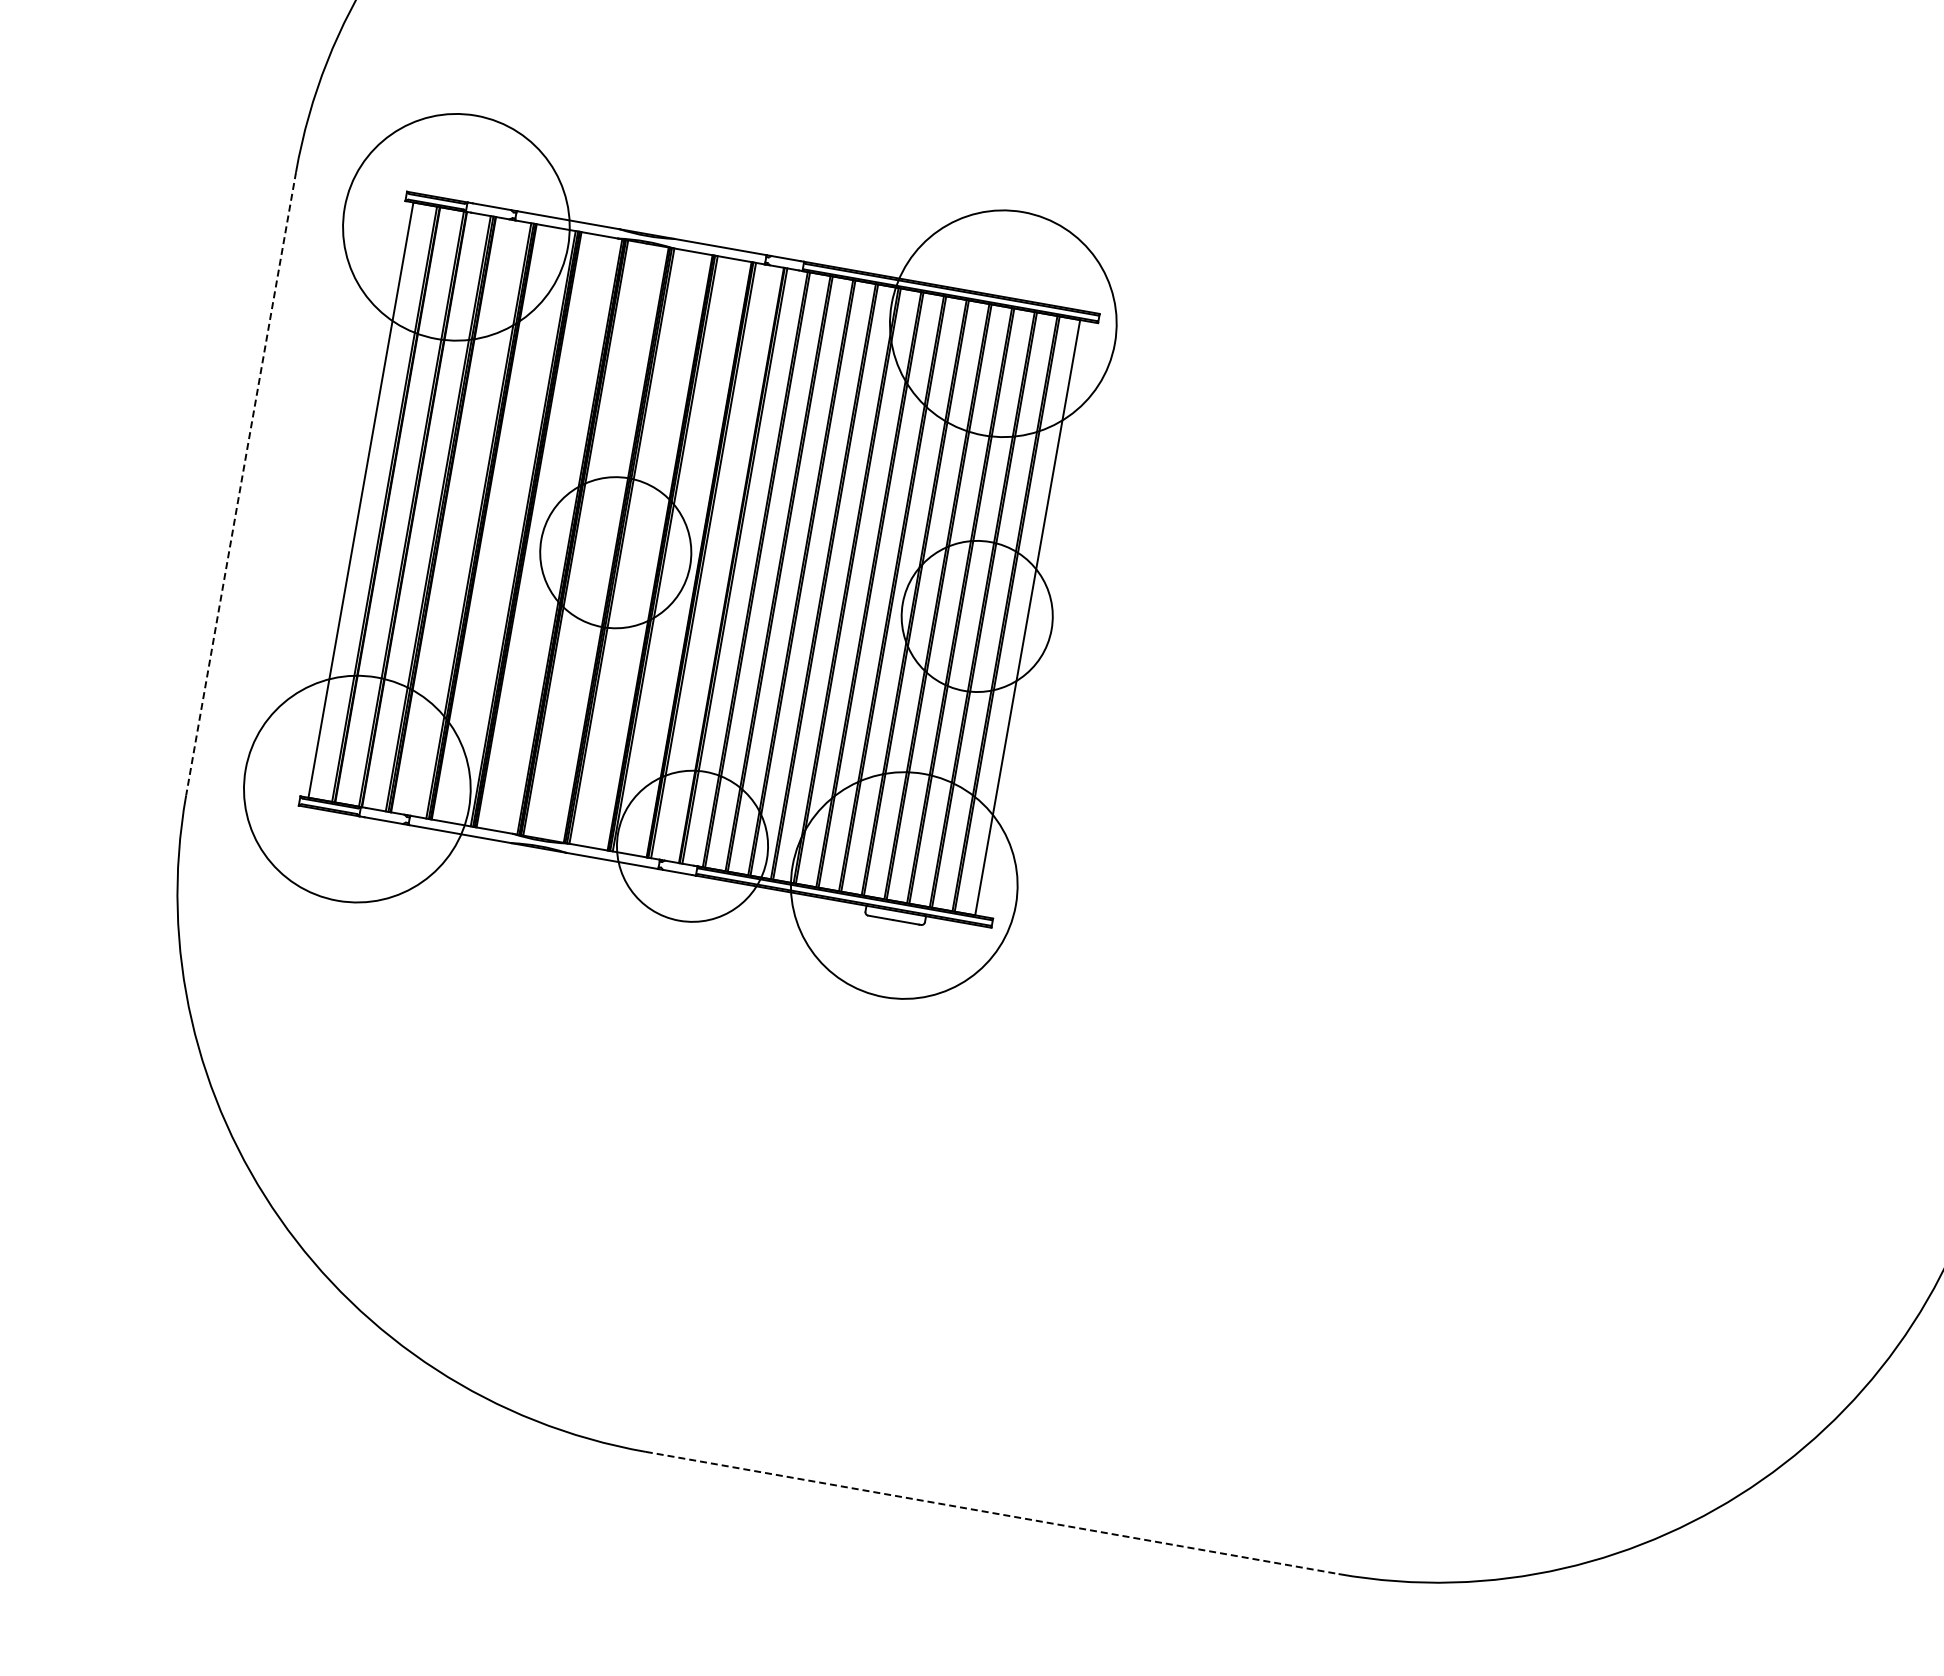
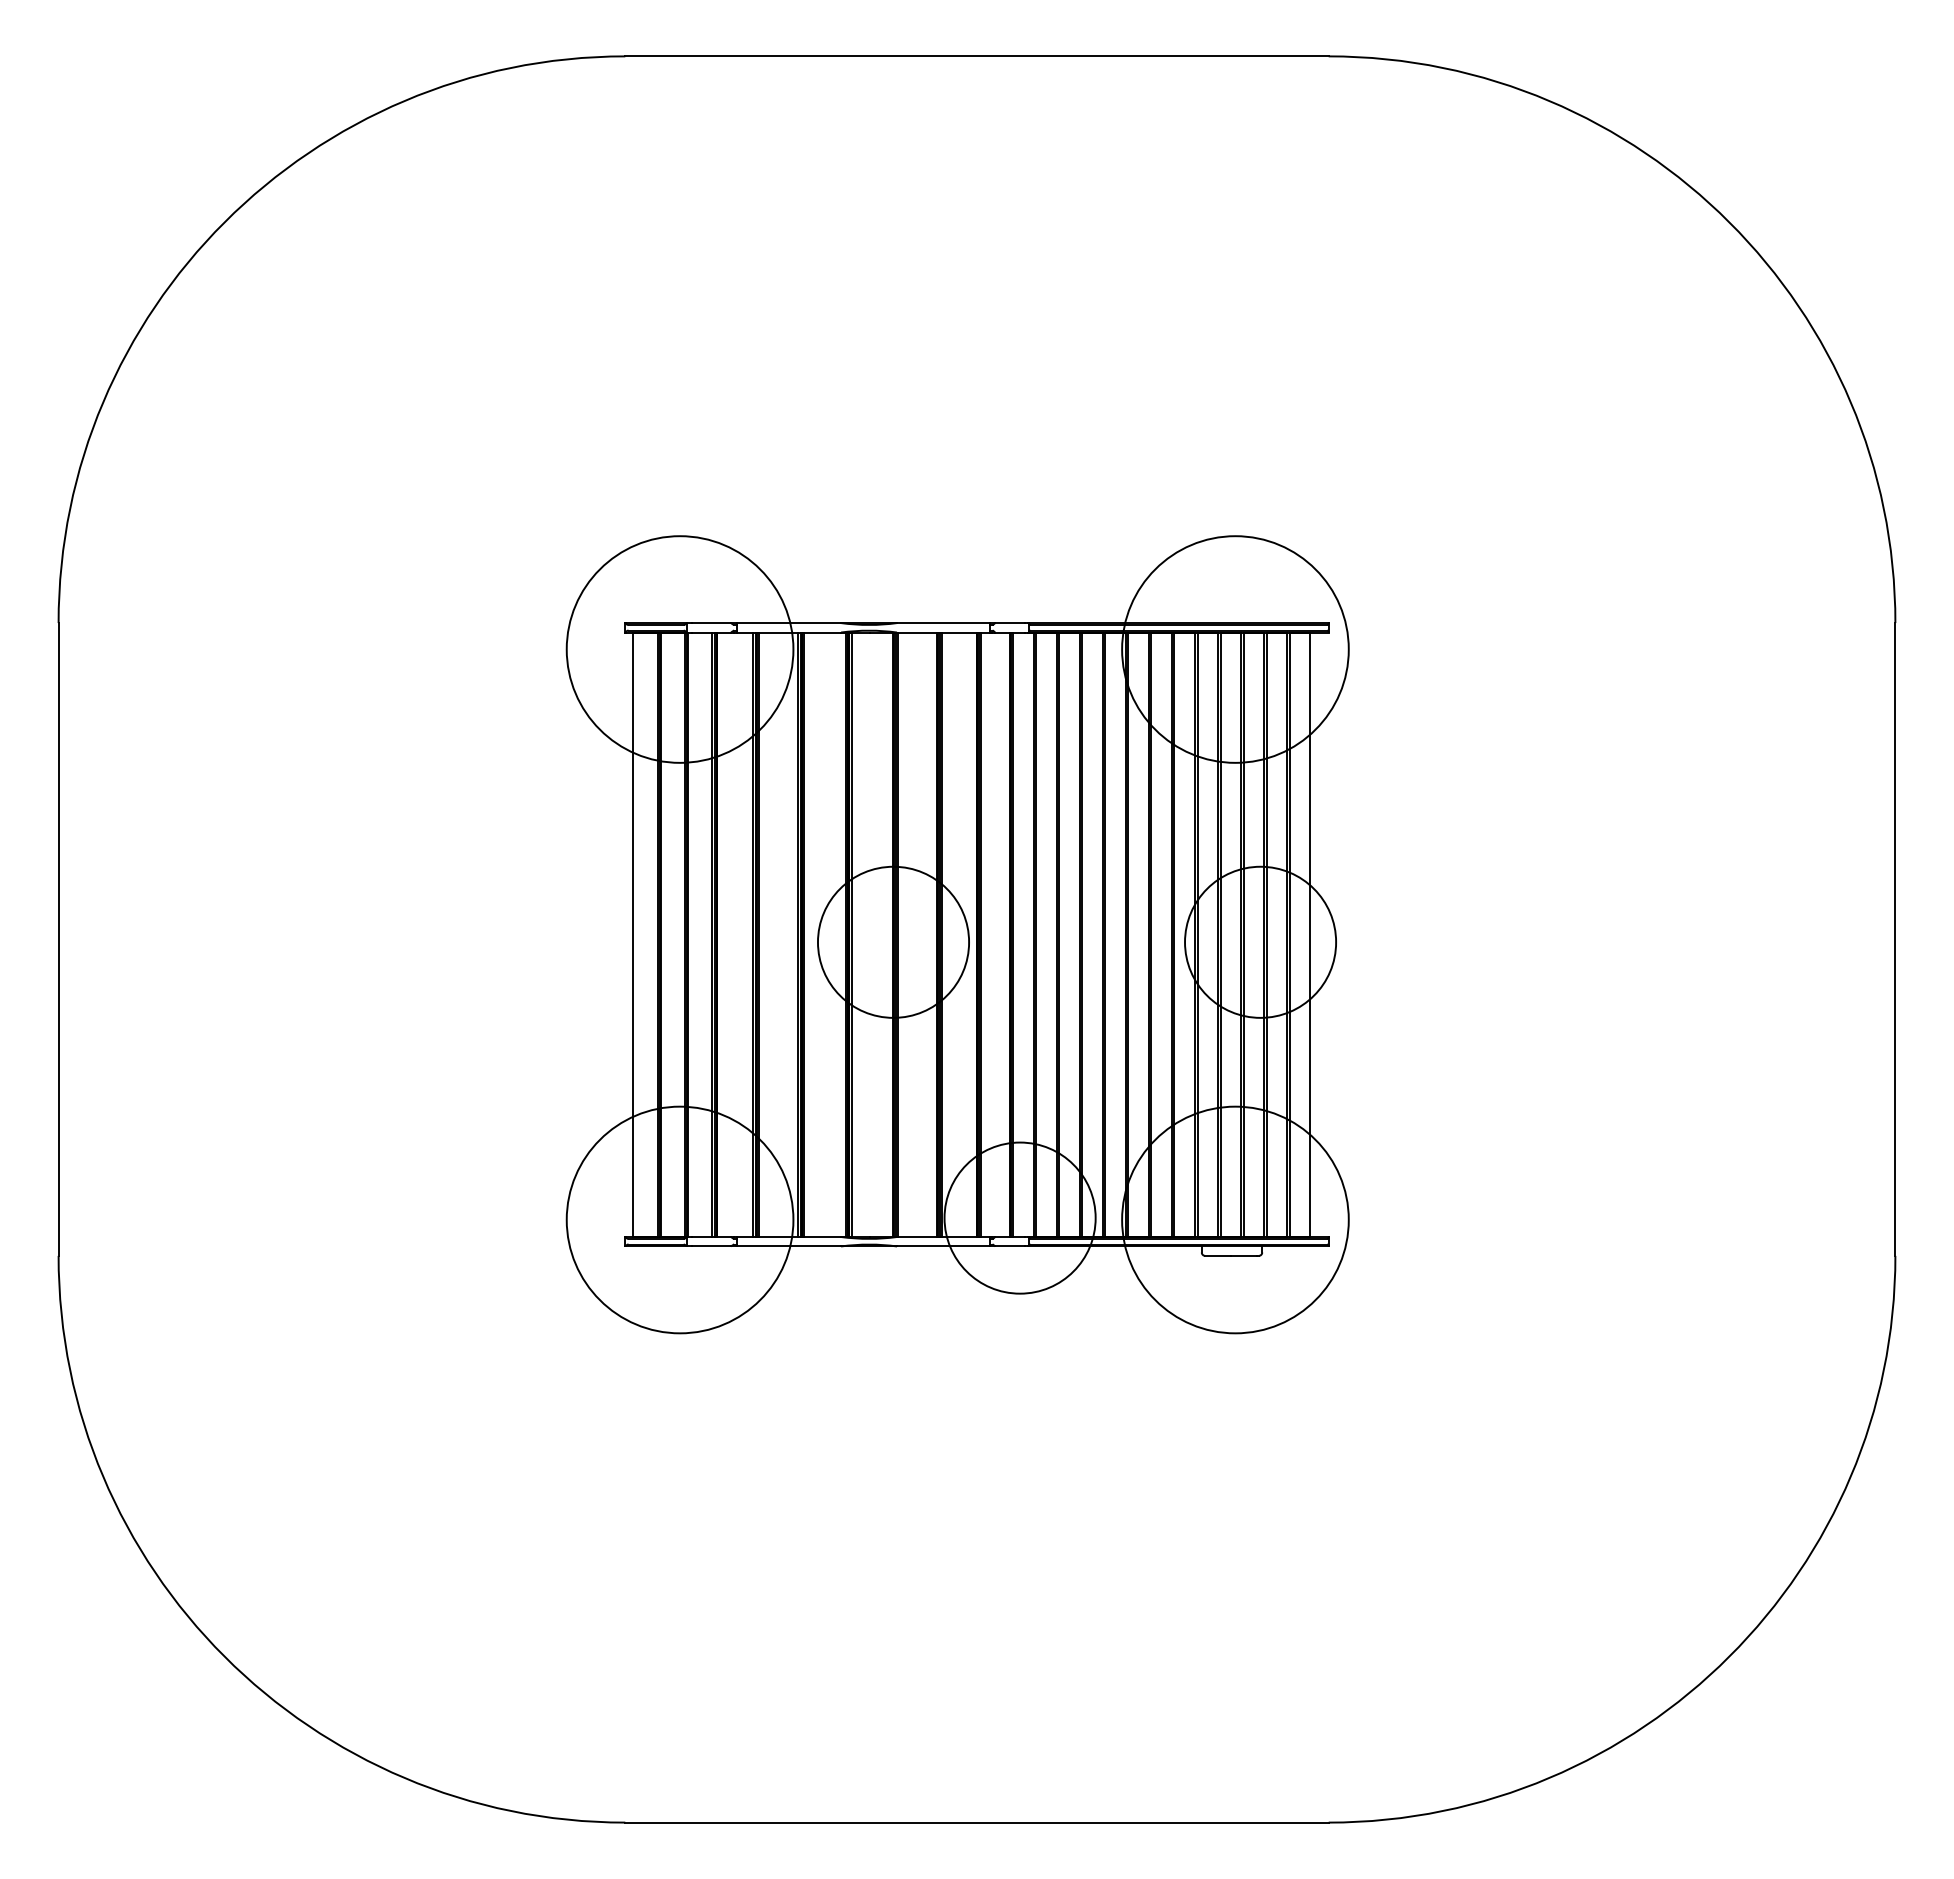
line: (241, 483) -> (58, 939), dashed -> solid
part: (680, 556) -> (957, 934), moved
line: (992, 1512) -> (977, 1822), dashed -> solid

